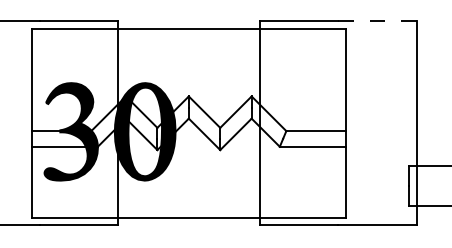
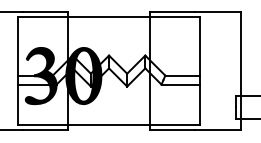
line: (376, 21) -> (217, 12), dashed -> solid

